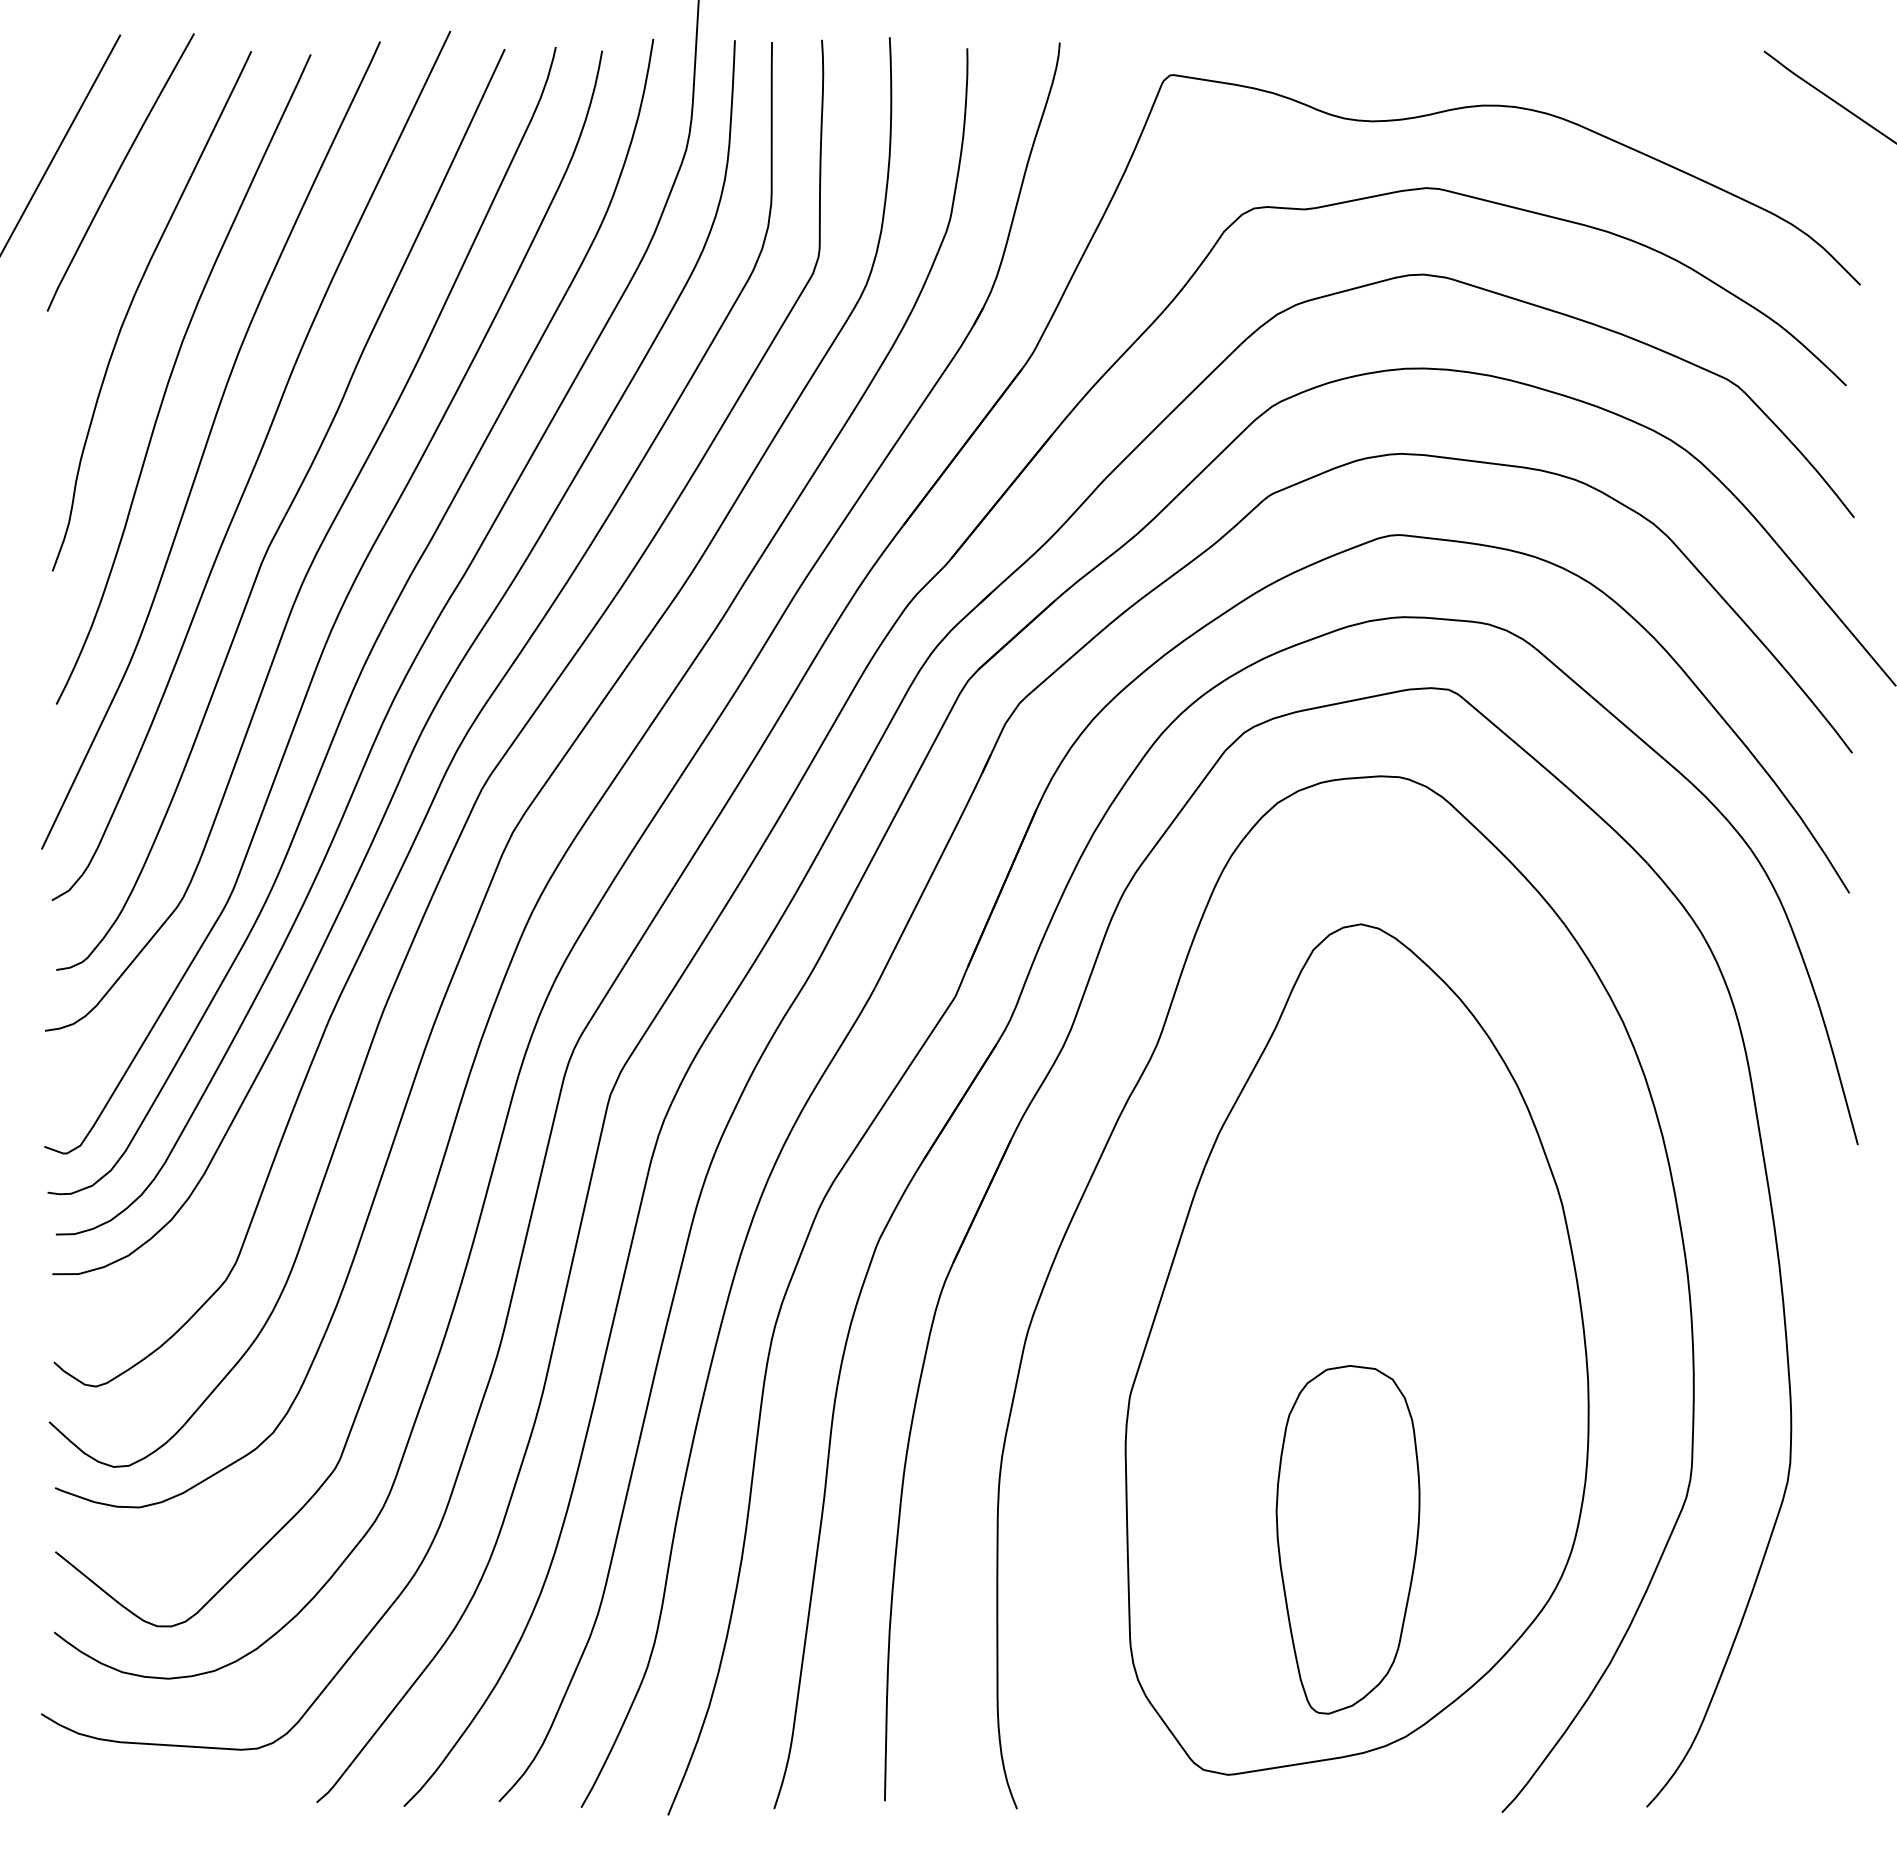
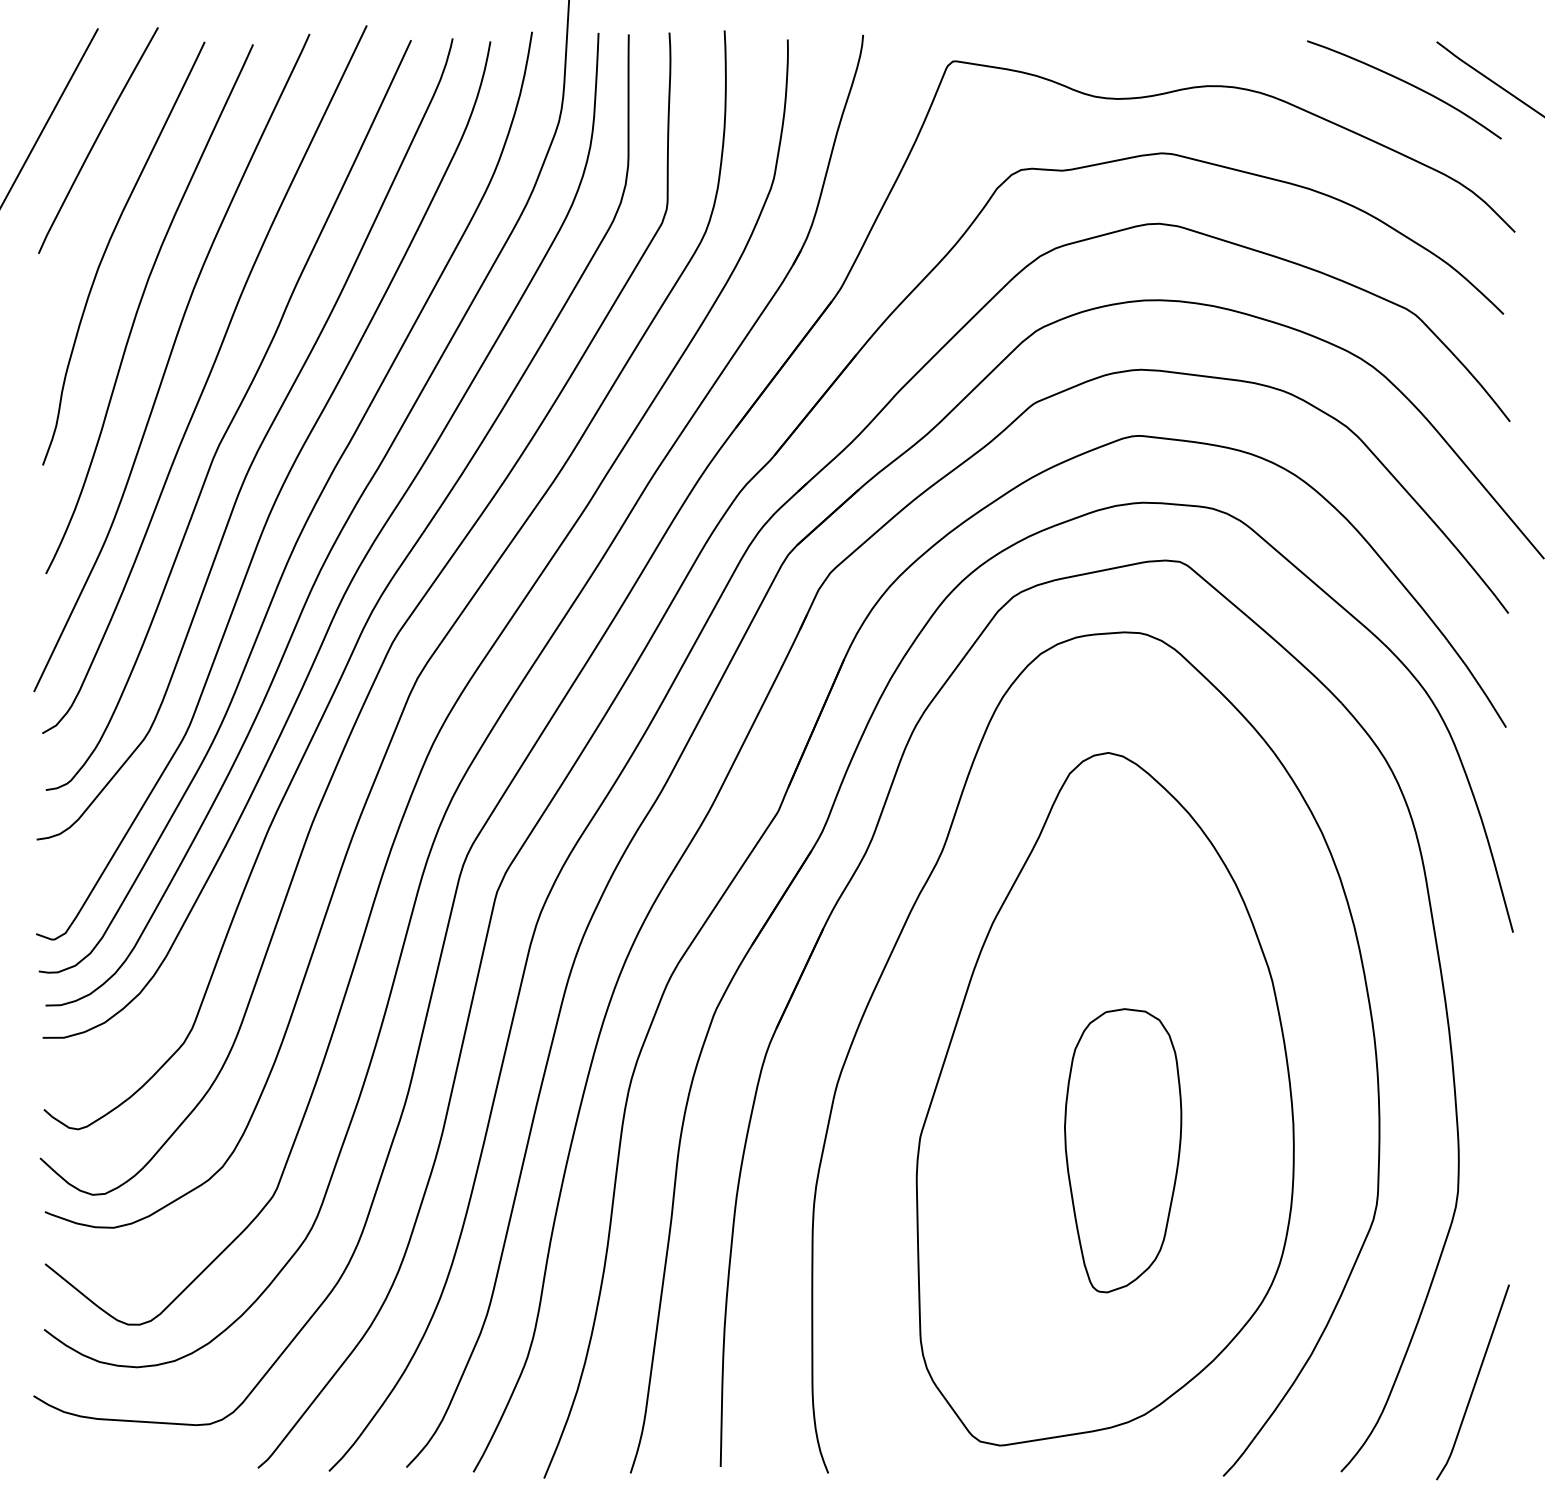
curve: (1727, 102) -> (1406, 83), added
part: (1347, 1539) -> (1122, 1150), moved
line: (1810, 1697) -> (1474, 1382), added

